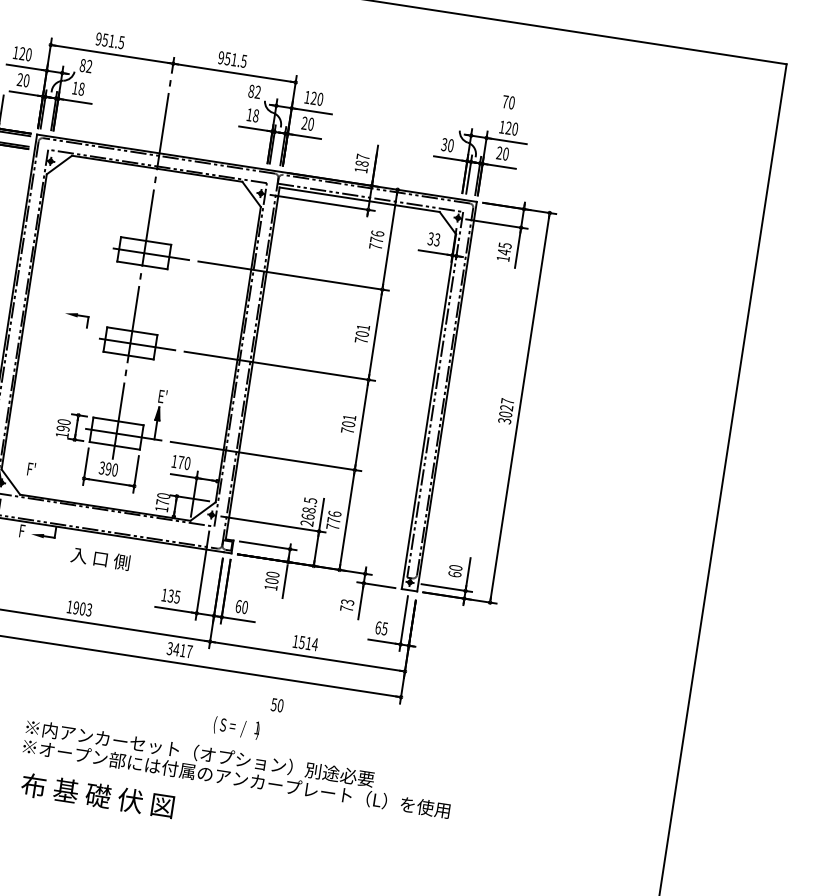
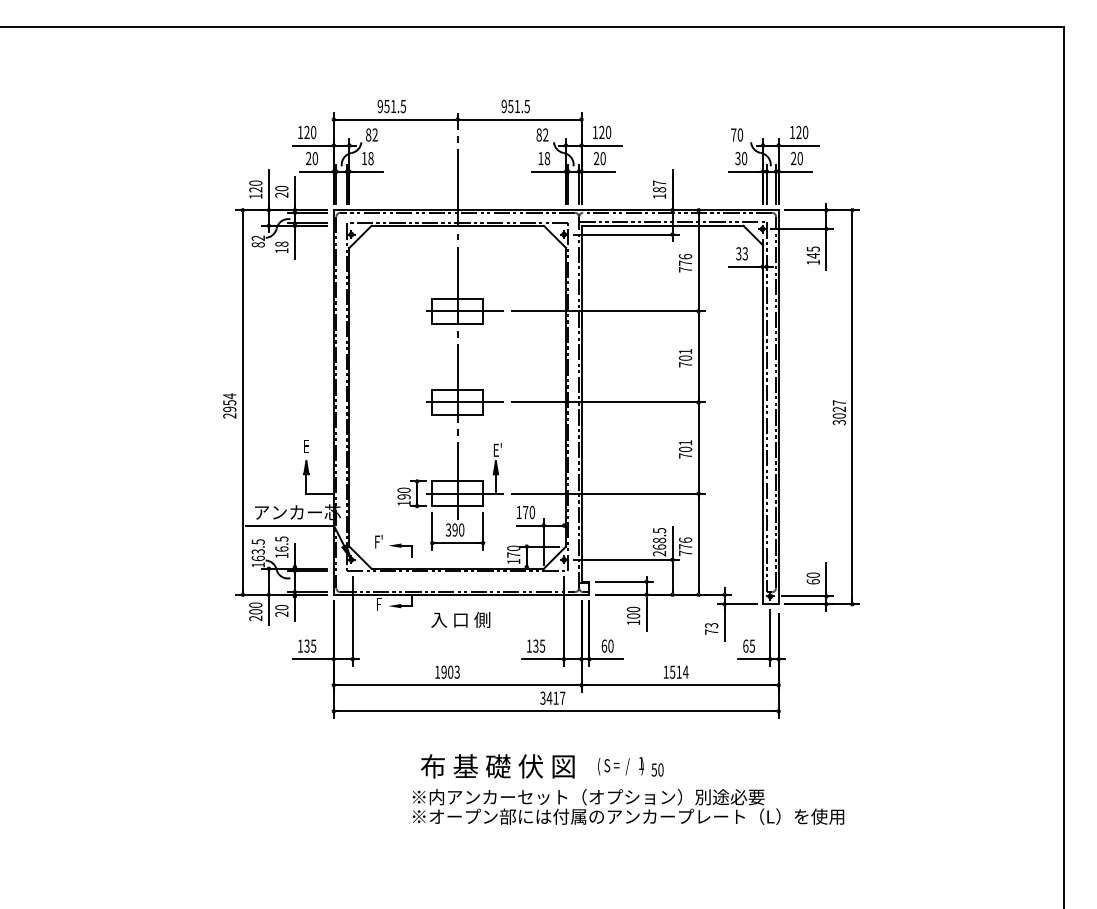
text: (509, 101) -> (737, 134), moved
part: (76, 319) -> (400, 550), moved
text: (277, 704) -> (657, 769), moved
text: (97, 795) -> (497, 766), moved

